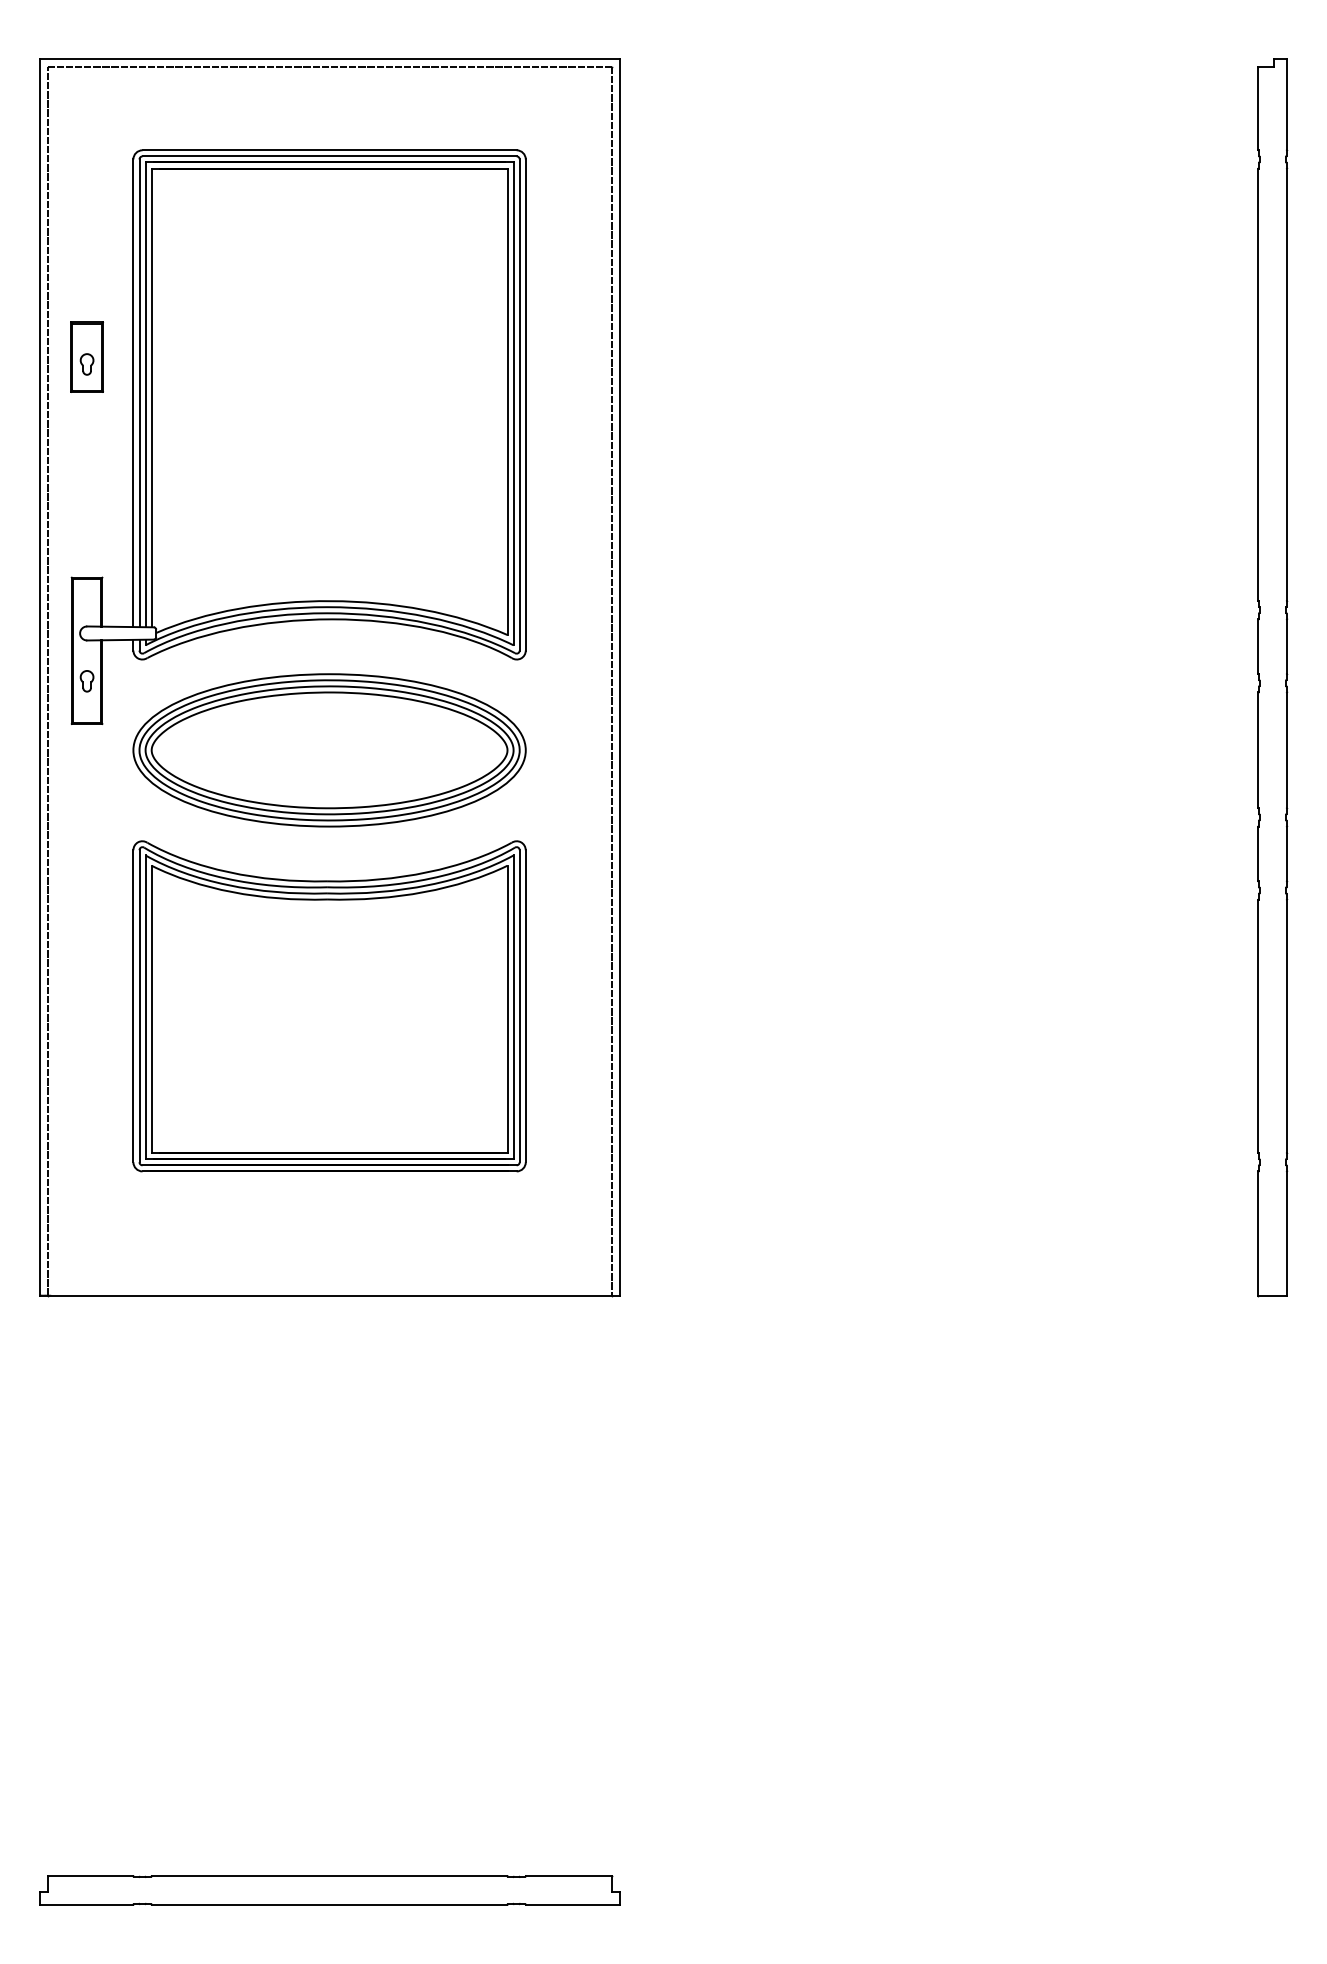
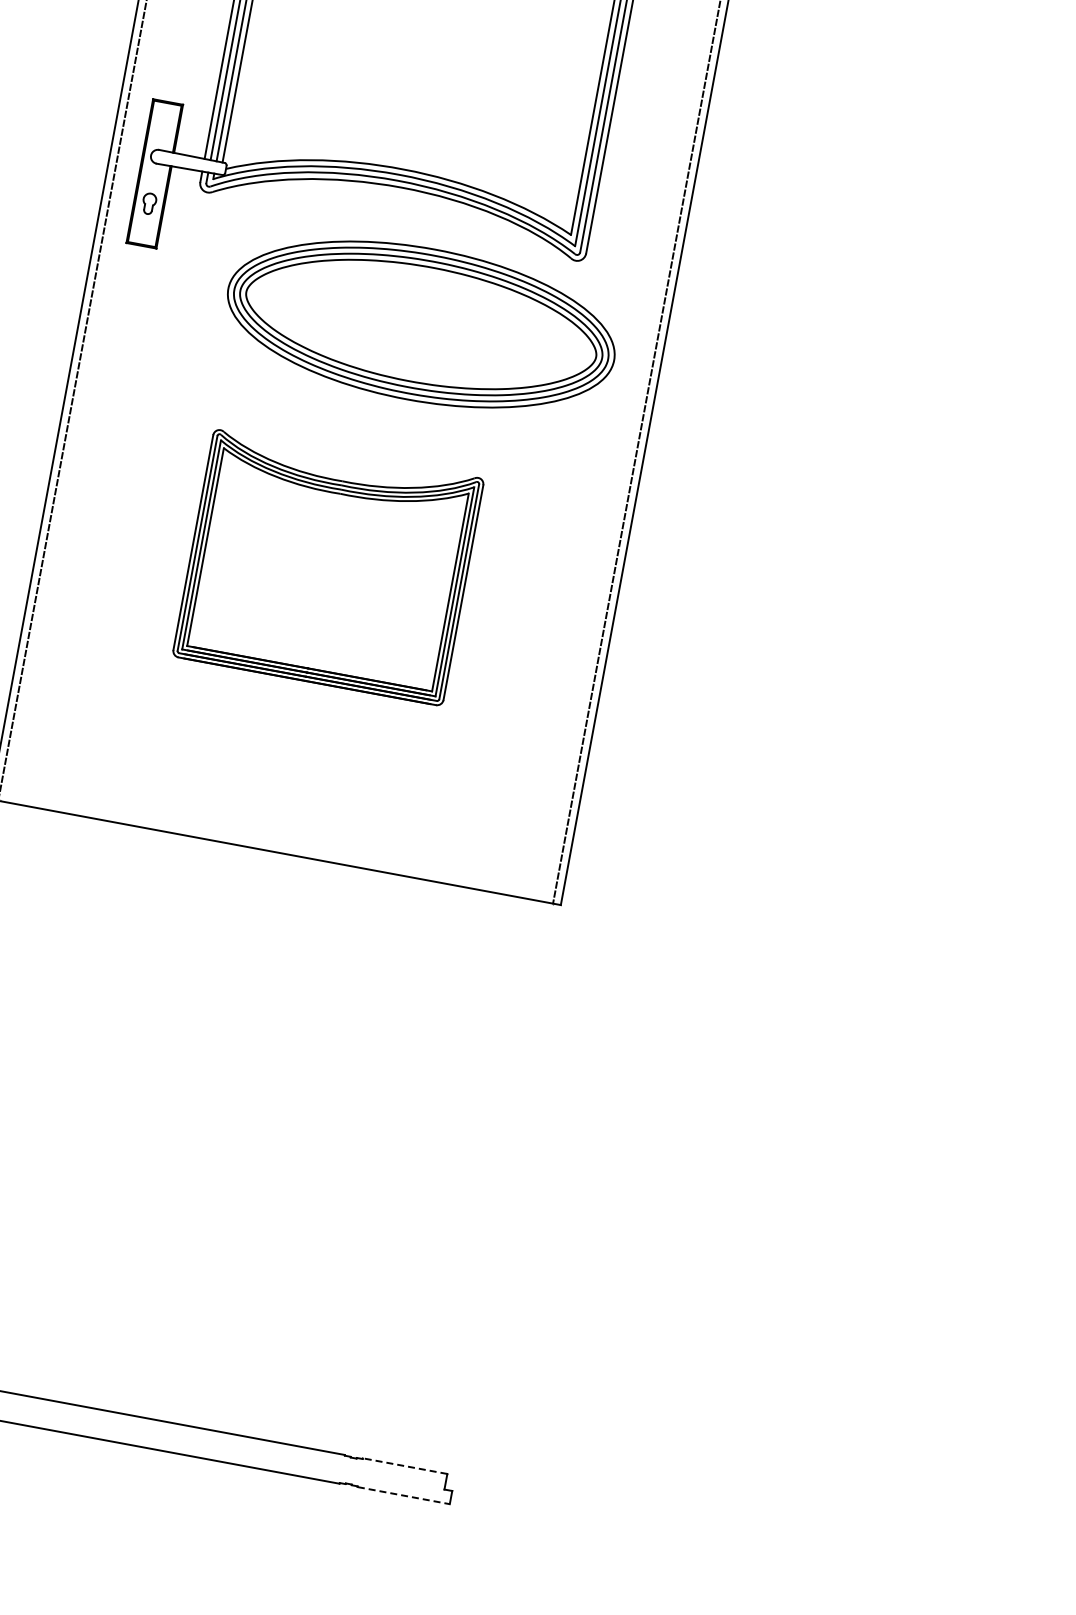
part: (329, 750) -> (421, 324), moved
part: (329, 1006) -> (328, 567), size x0.7
line: (568, 1875) -> (404, 1465), solid -> dashed
line: (572, 1905) -> (403, 1496), solid -> dashed

